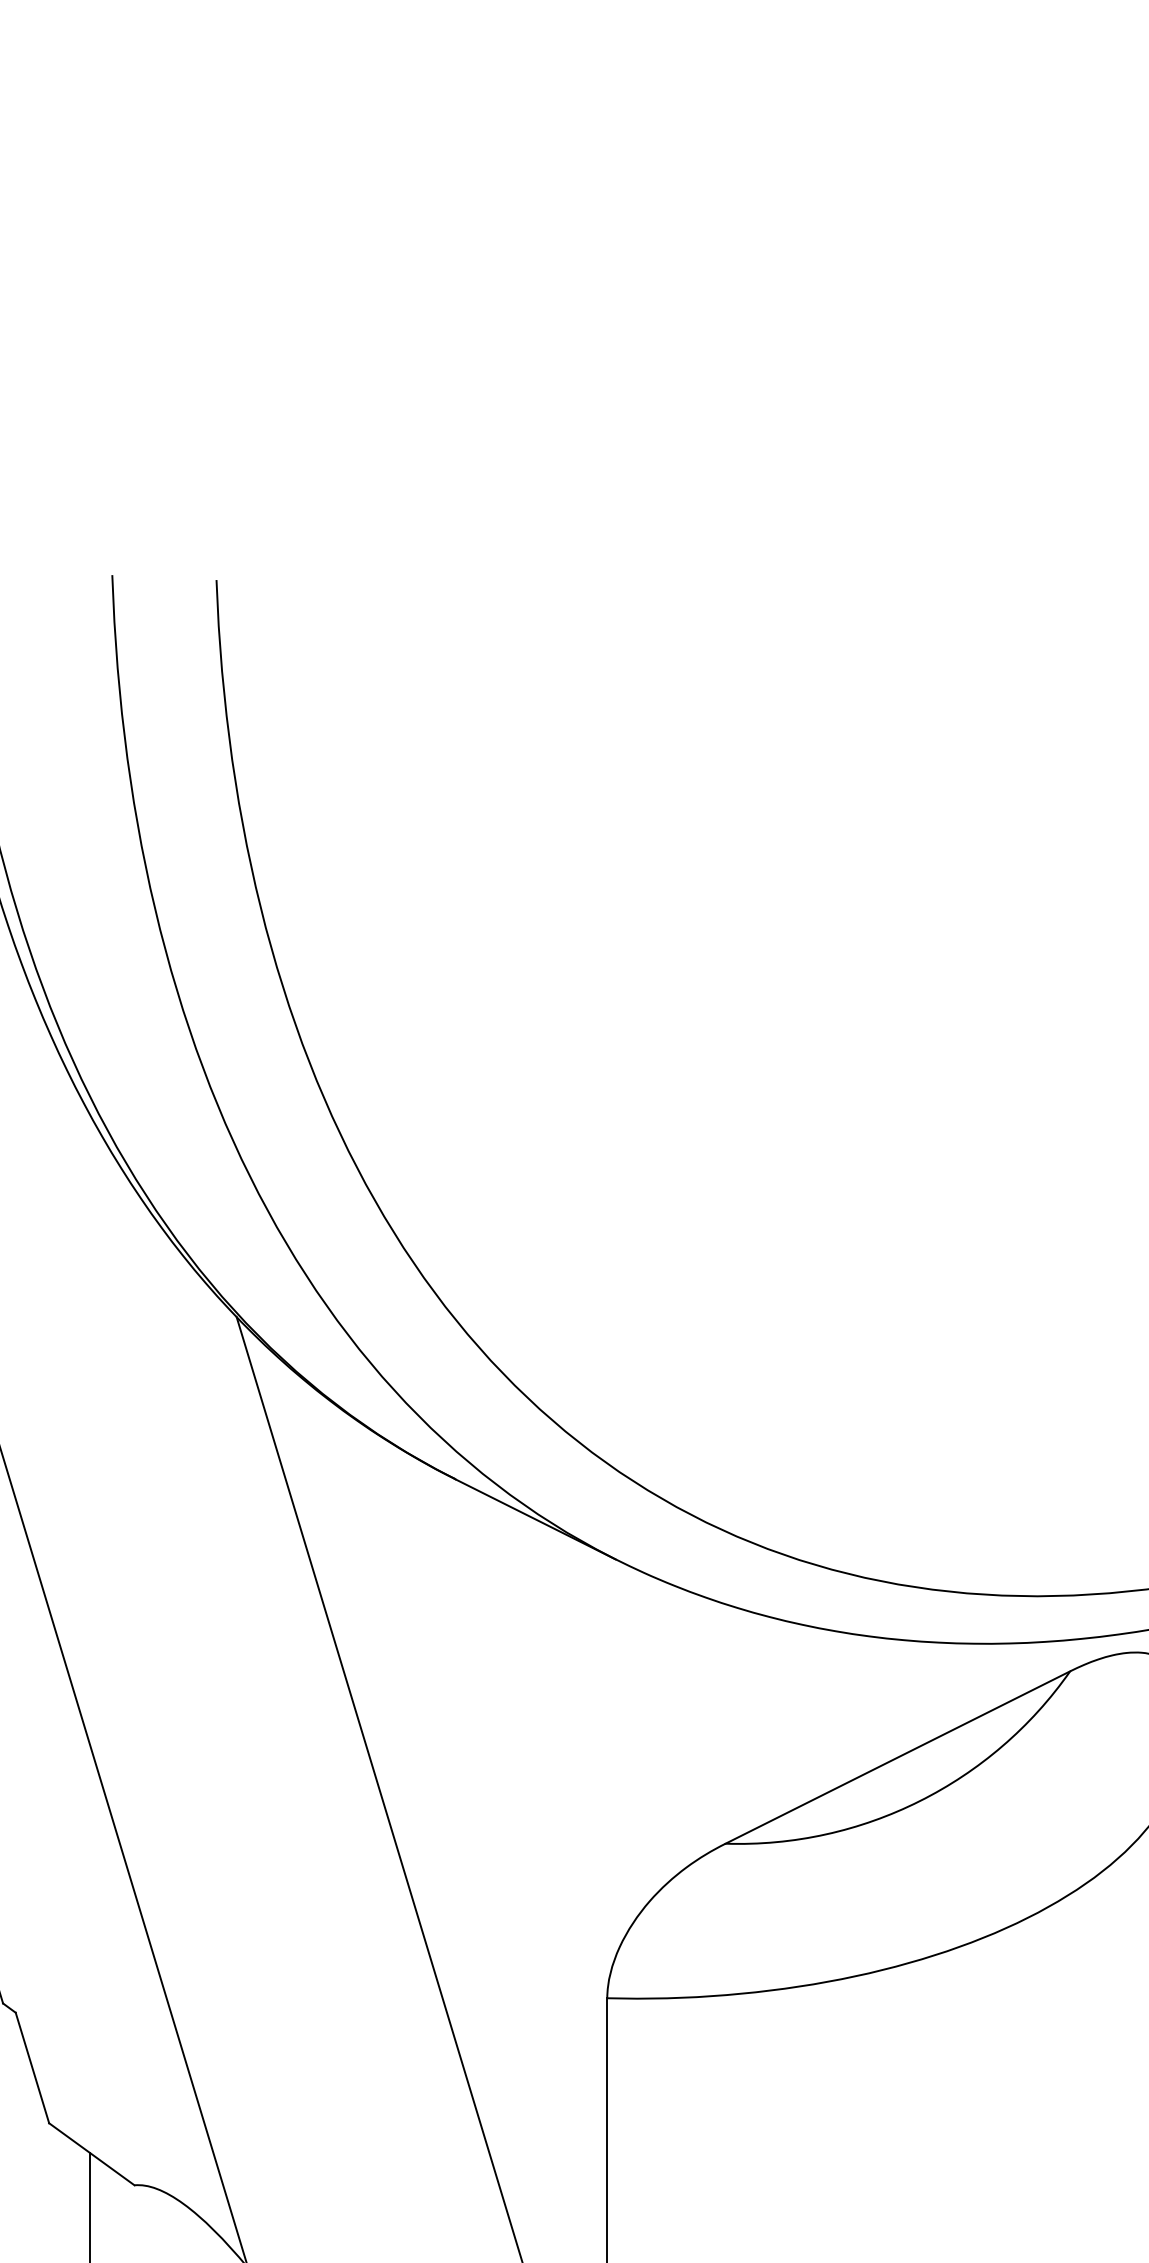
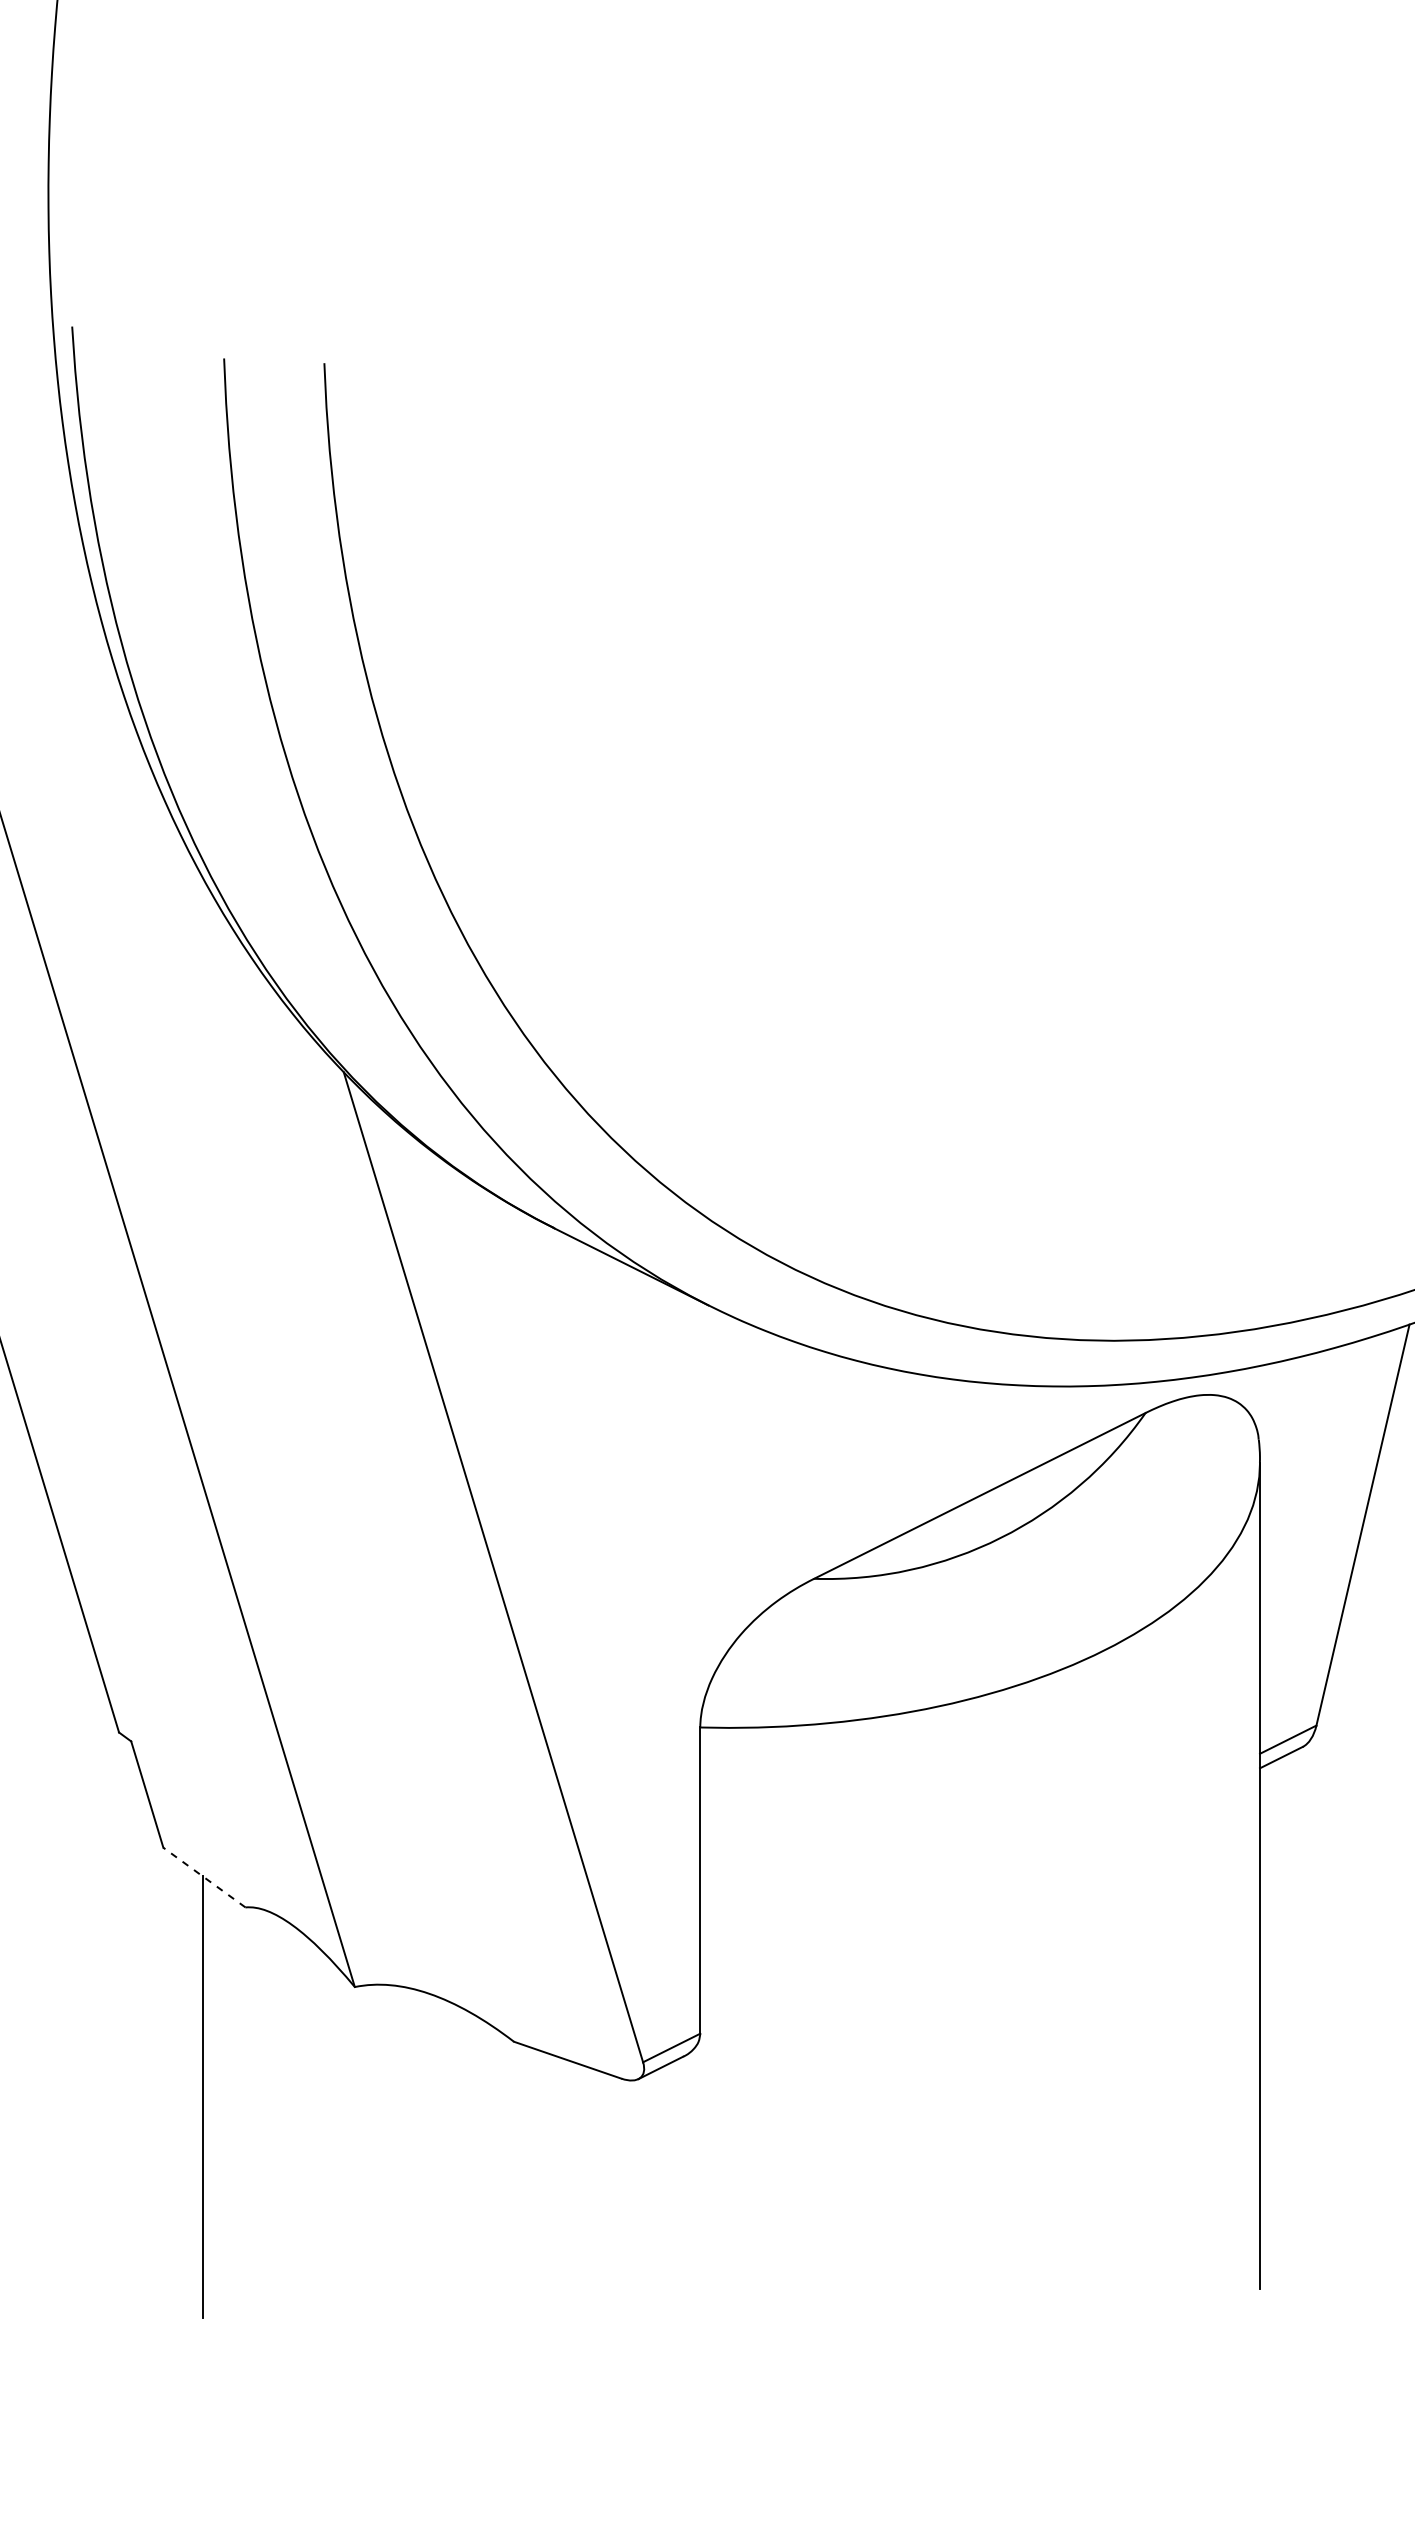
line: (91, 2154) -> (204, 1877), solid -> dashed

